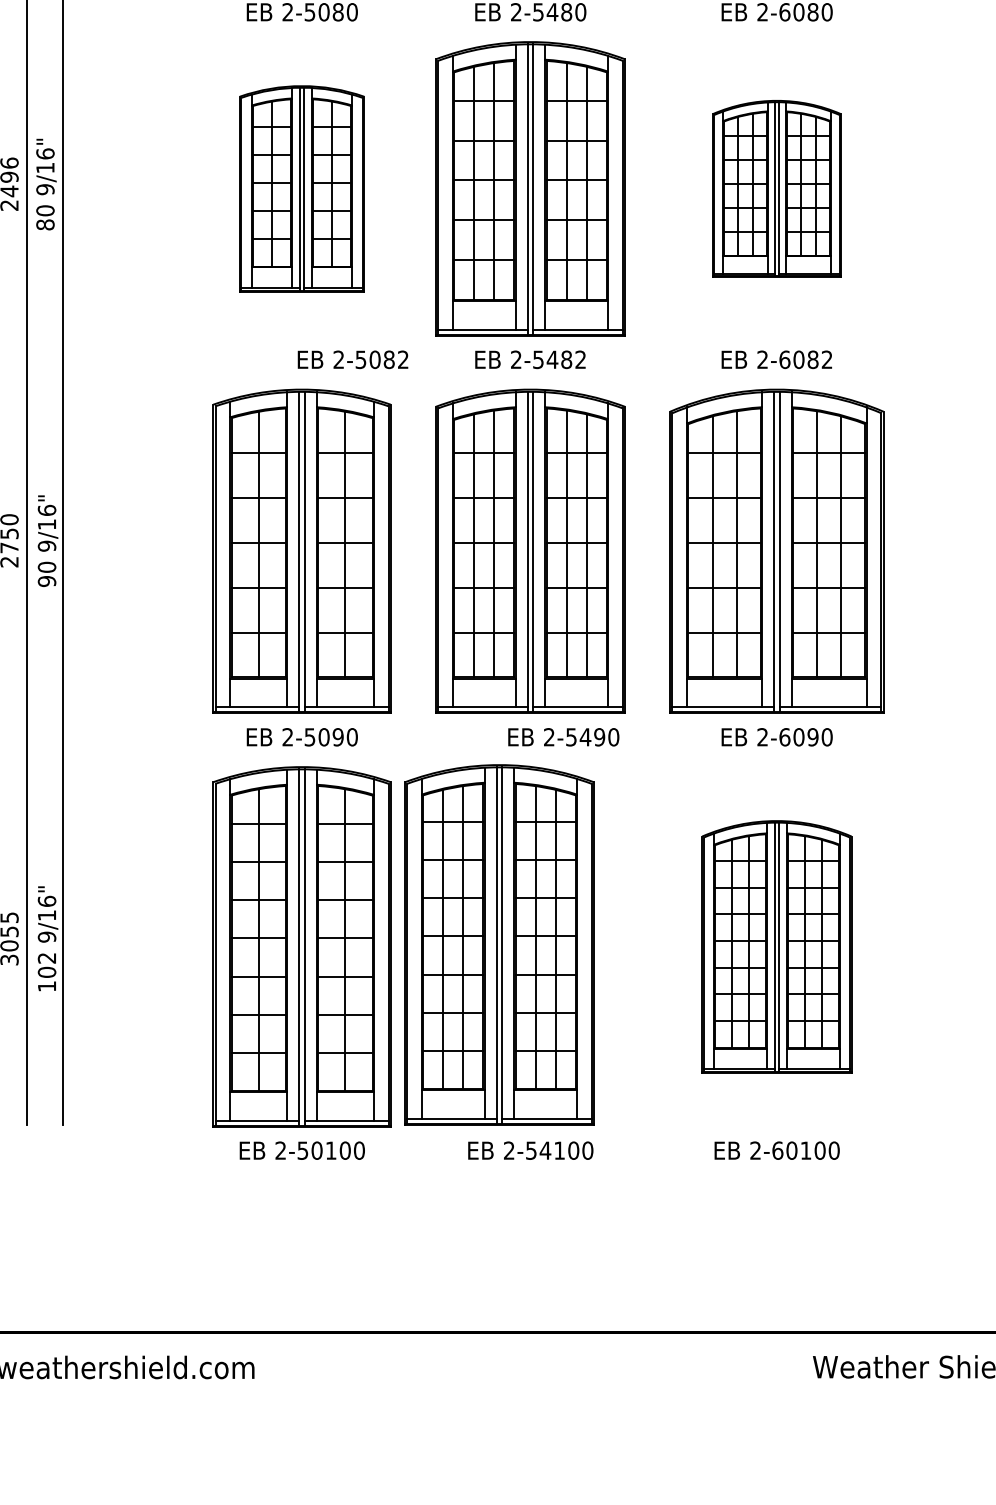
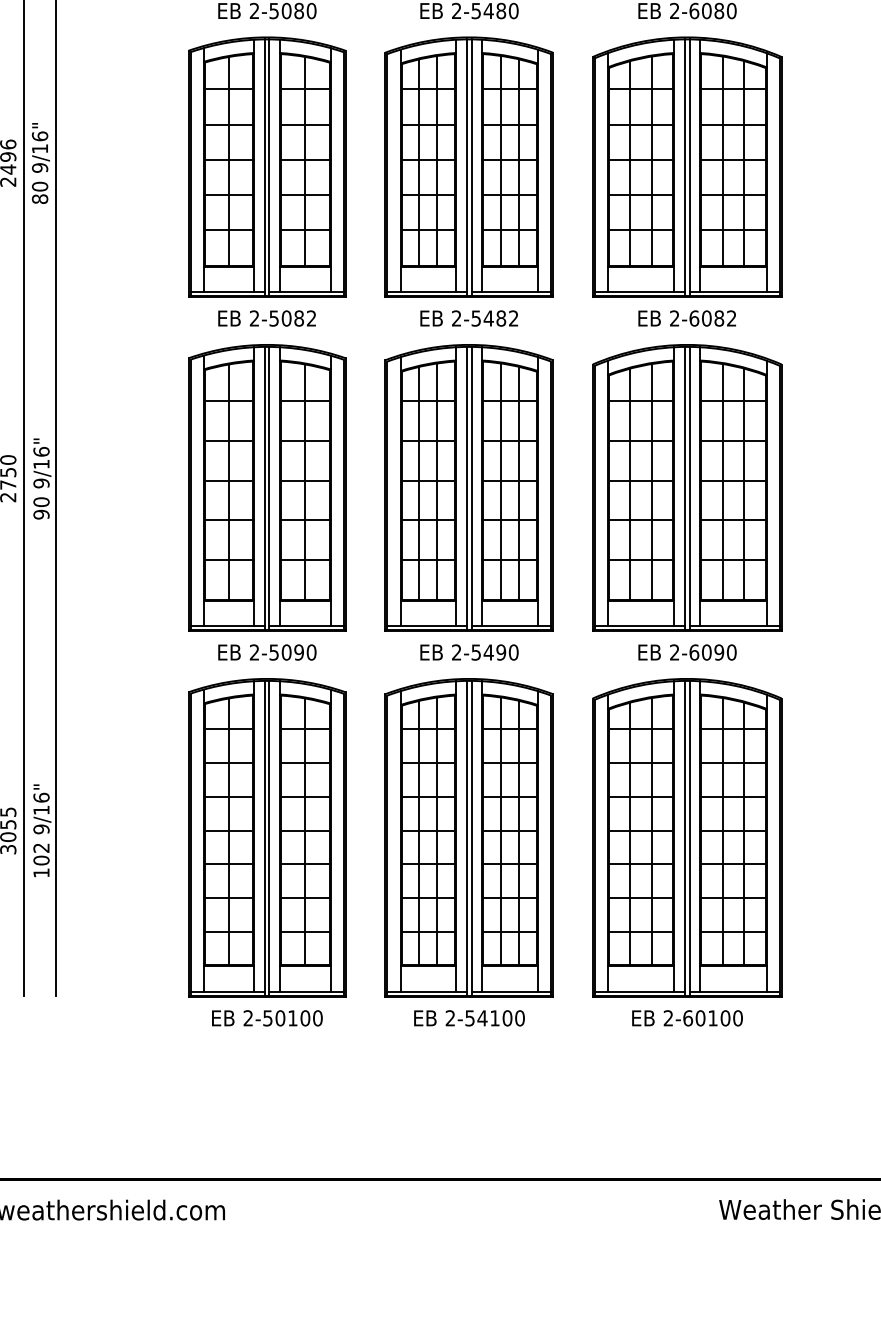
part: (301, 188) -> (266, 166), size x1.43
part: (776, 188) -> (686, 166), size x1.67
text: (352, 359) -> (266, 318), moved
text: (563, 737) -> (469, 652), moved
part: (499, 944) -> (469, 837), moved
part: (776, 946) -> (686, 837), size x1.43

